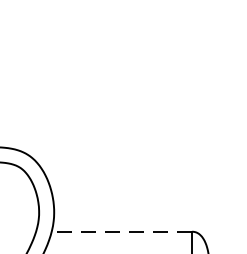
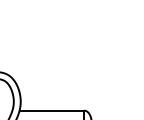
line: (121, 231) -> (51, 110), dashed -> solid

